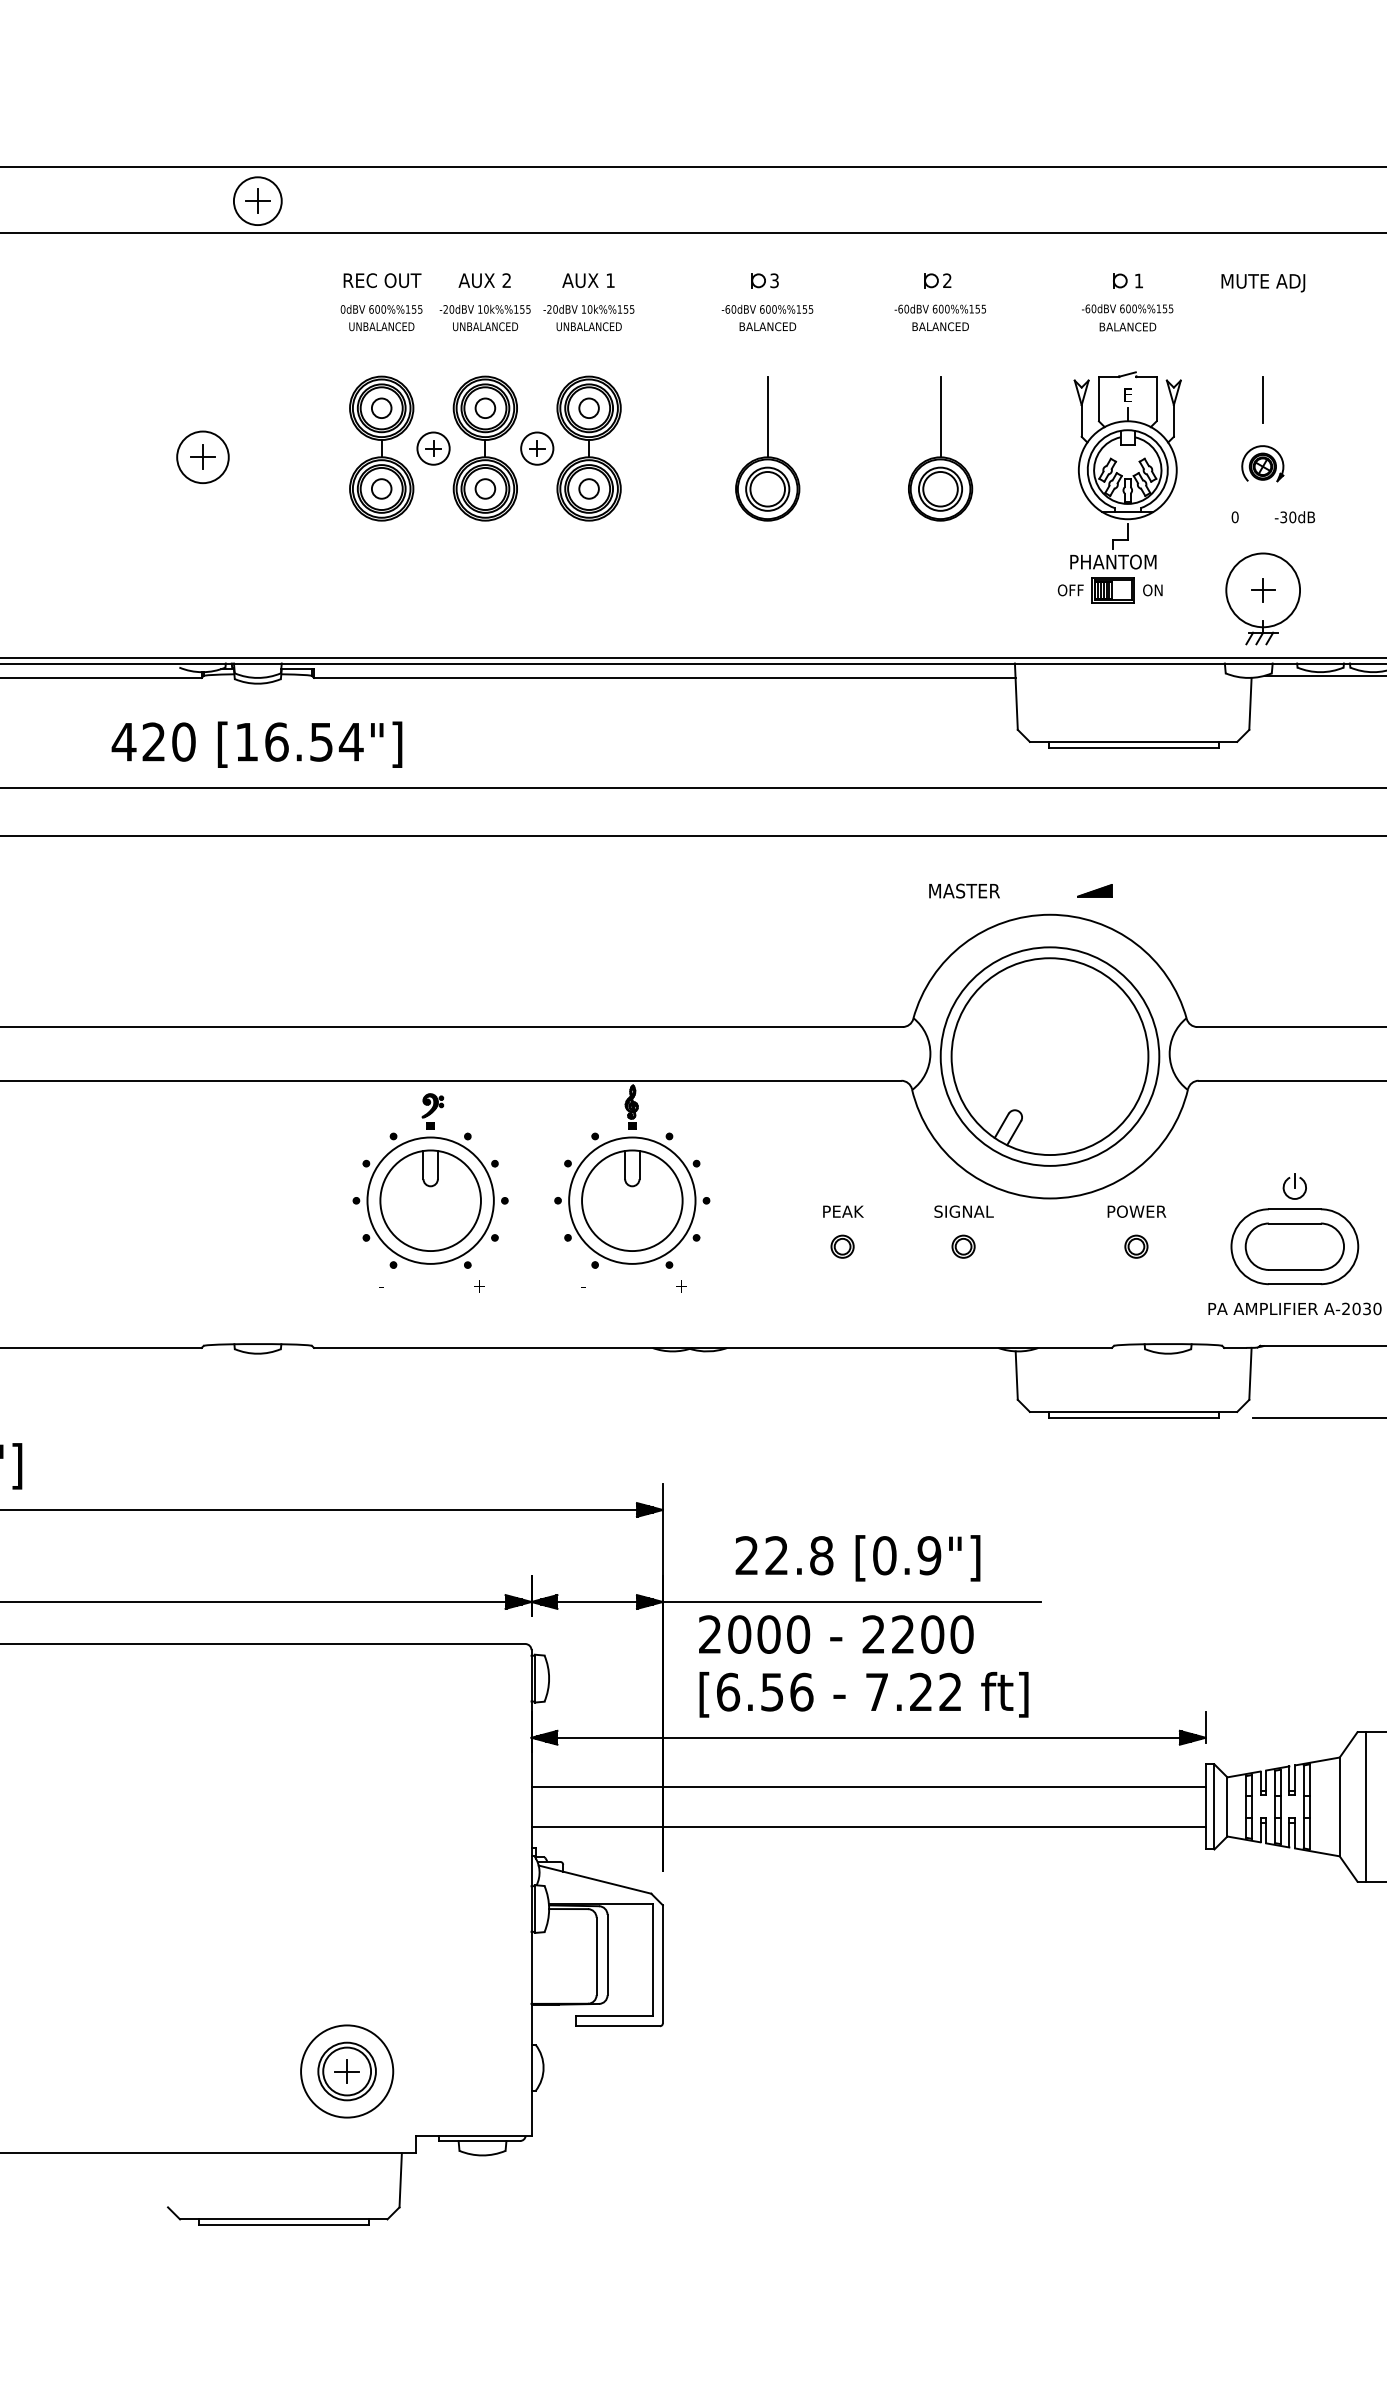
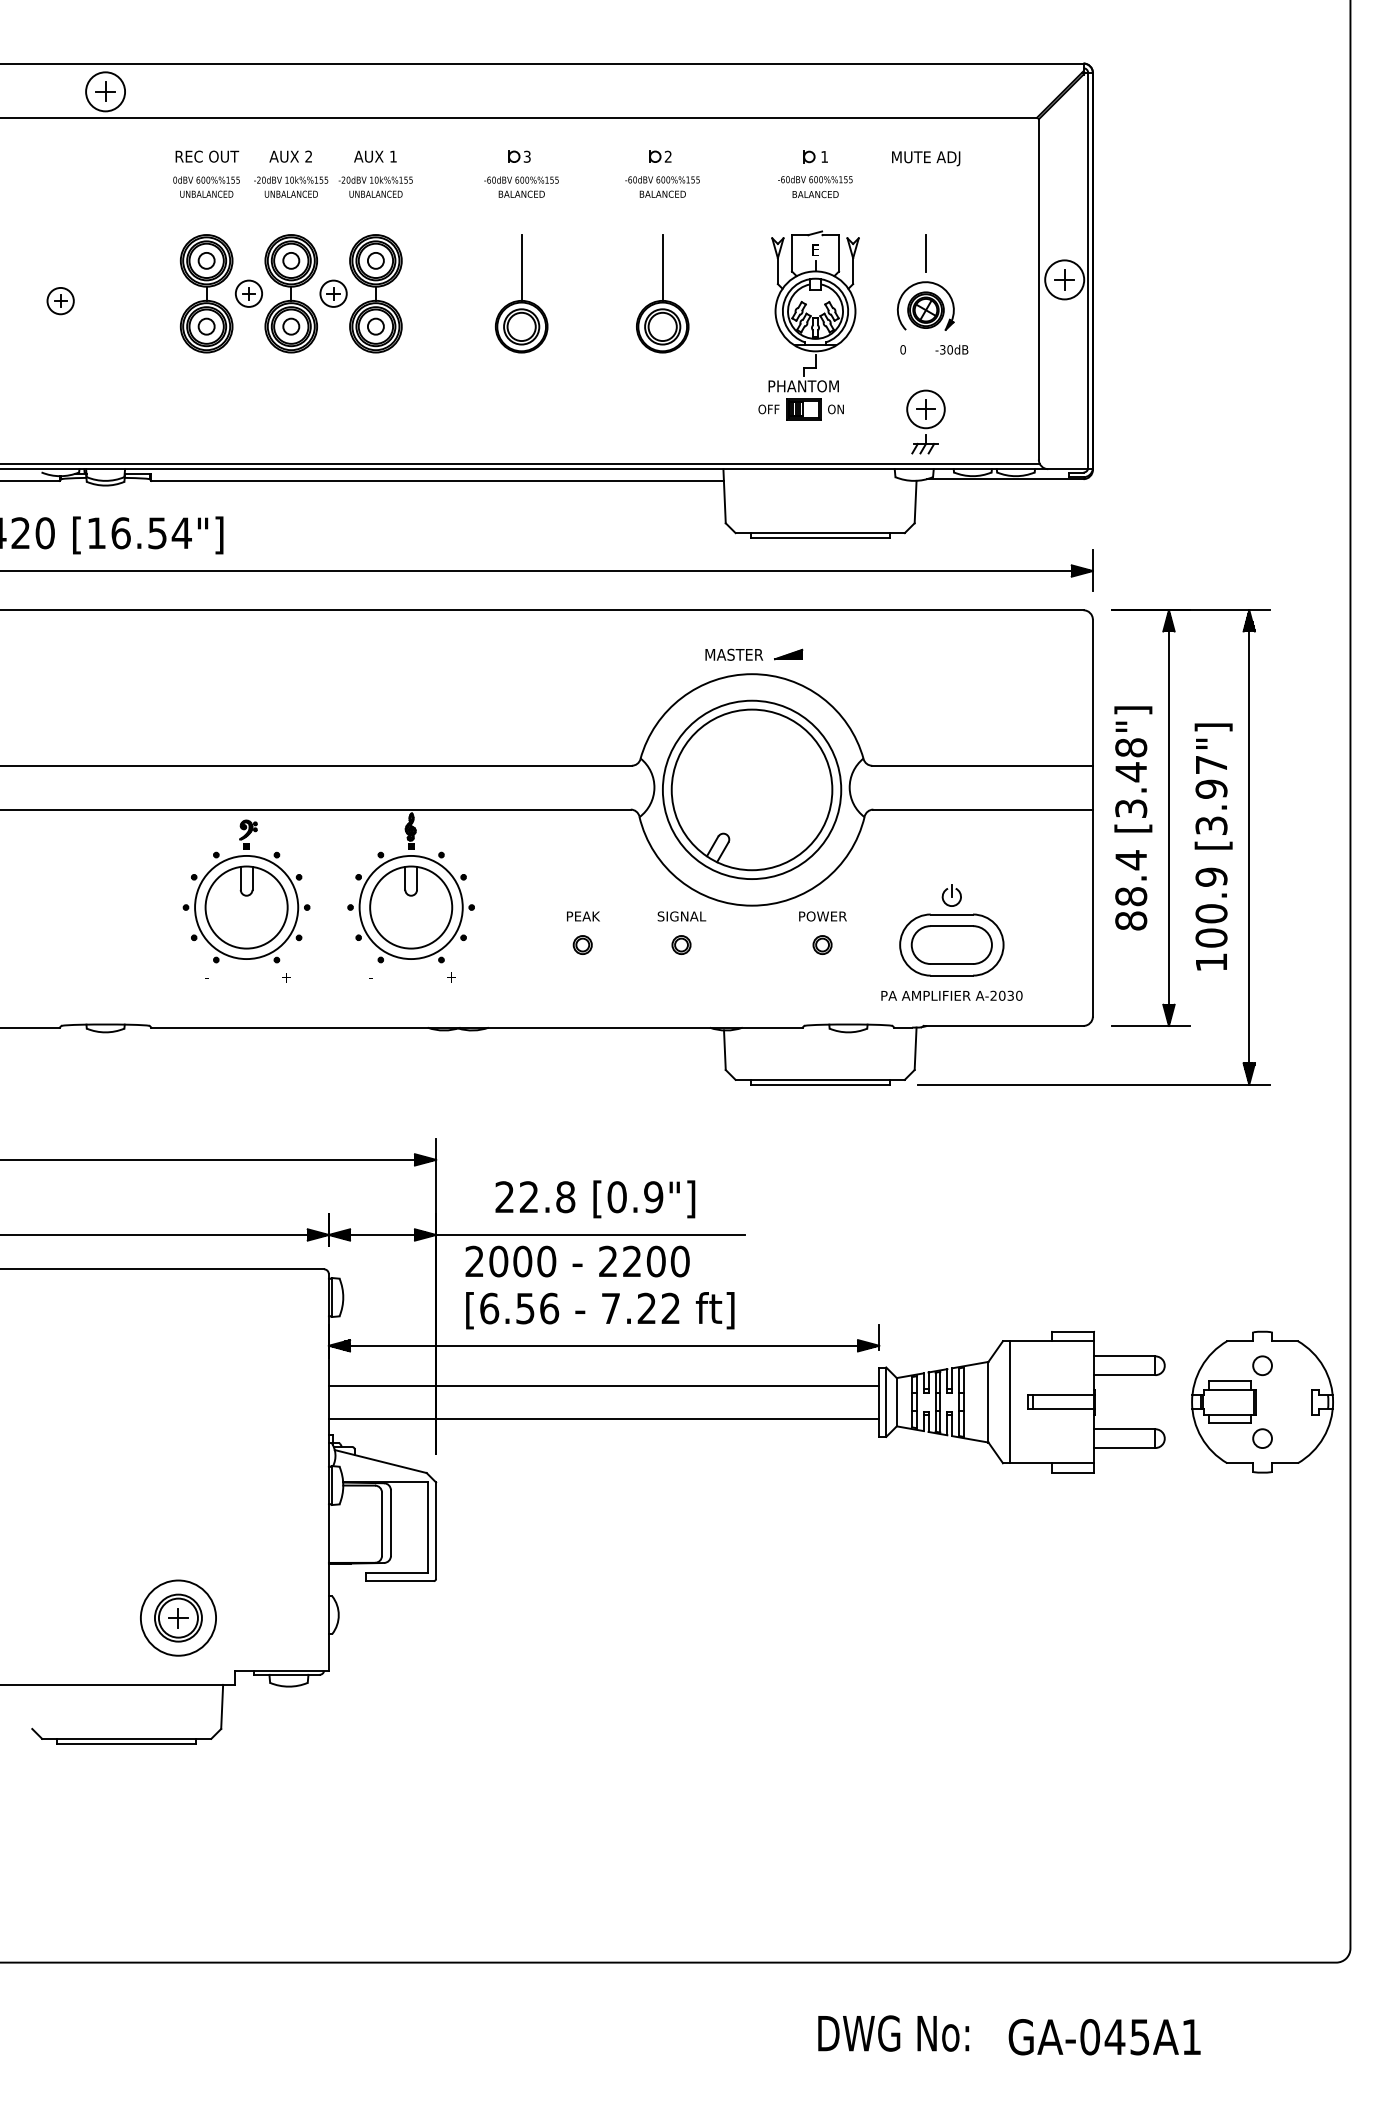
part: (202, 458) -> (60, 301), size x0.62
part: (1262, 463) -> (925, 305), size x1.67
circle: (1262, 590) -> (925, 409), size x0.62
text: (964, 890) -> (734, 654), moved

